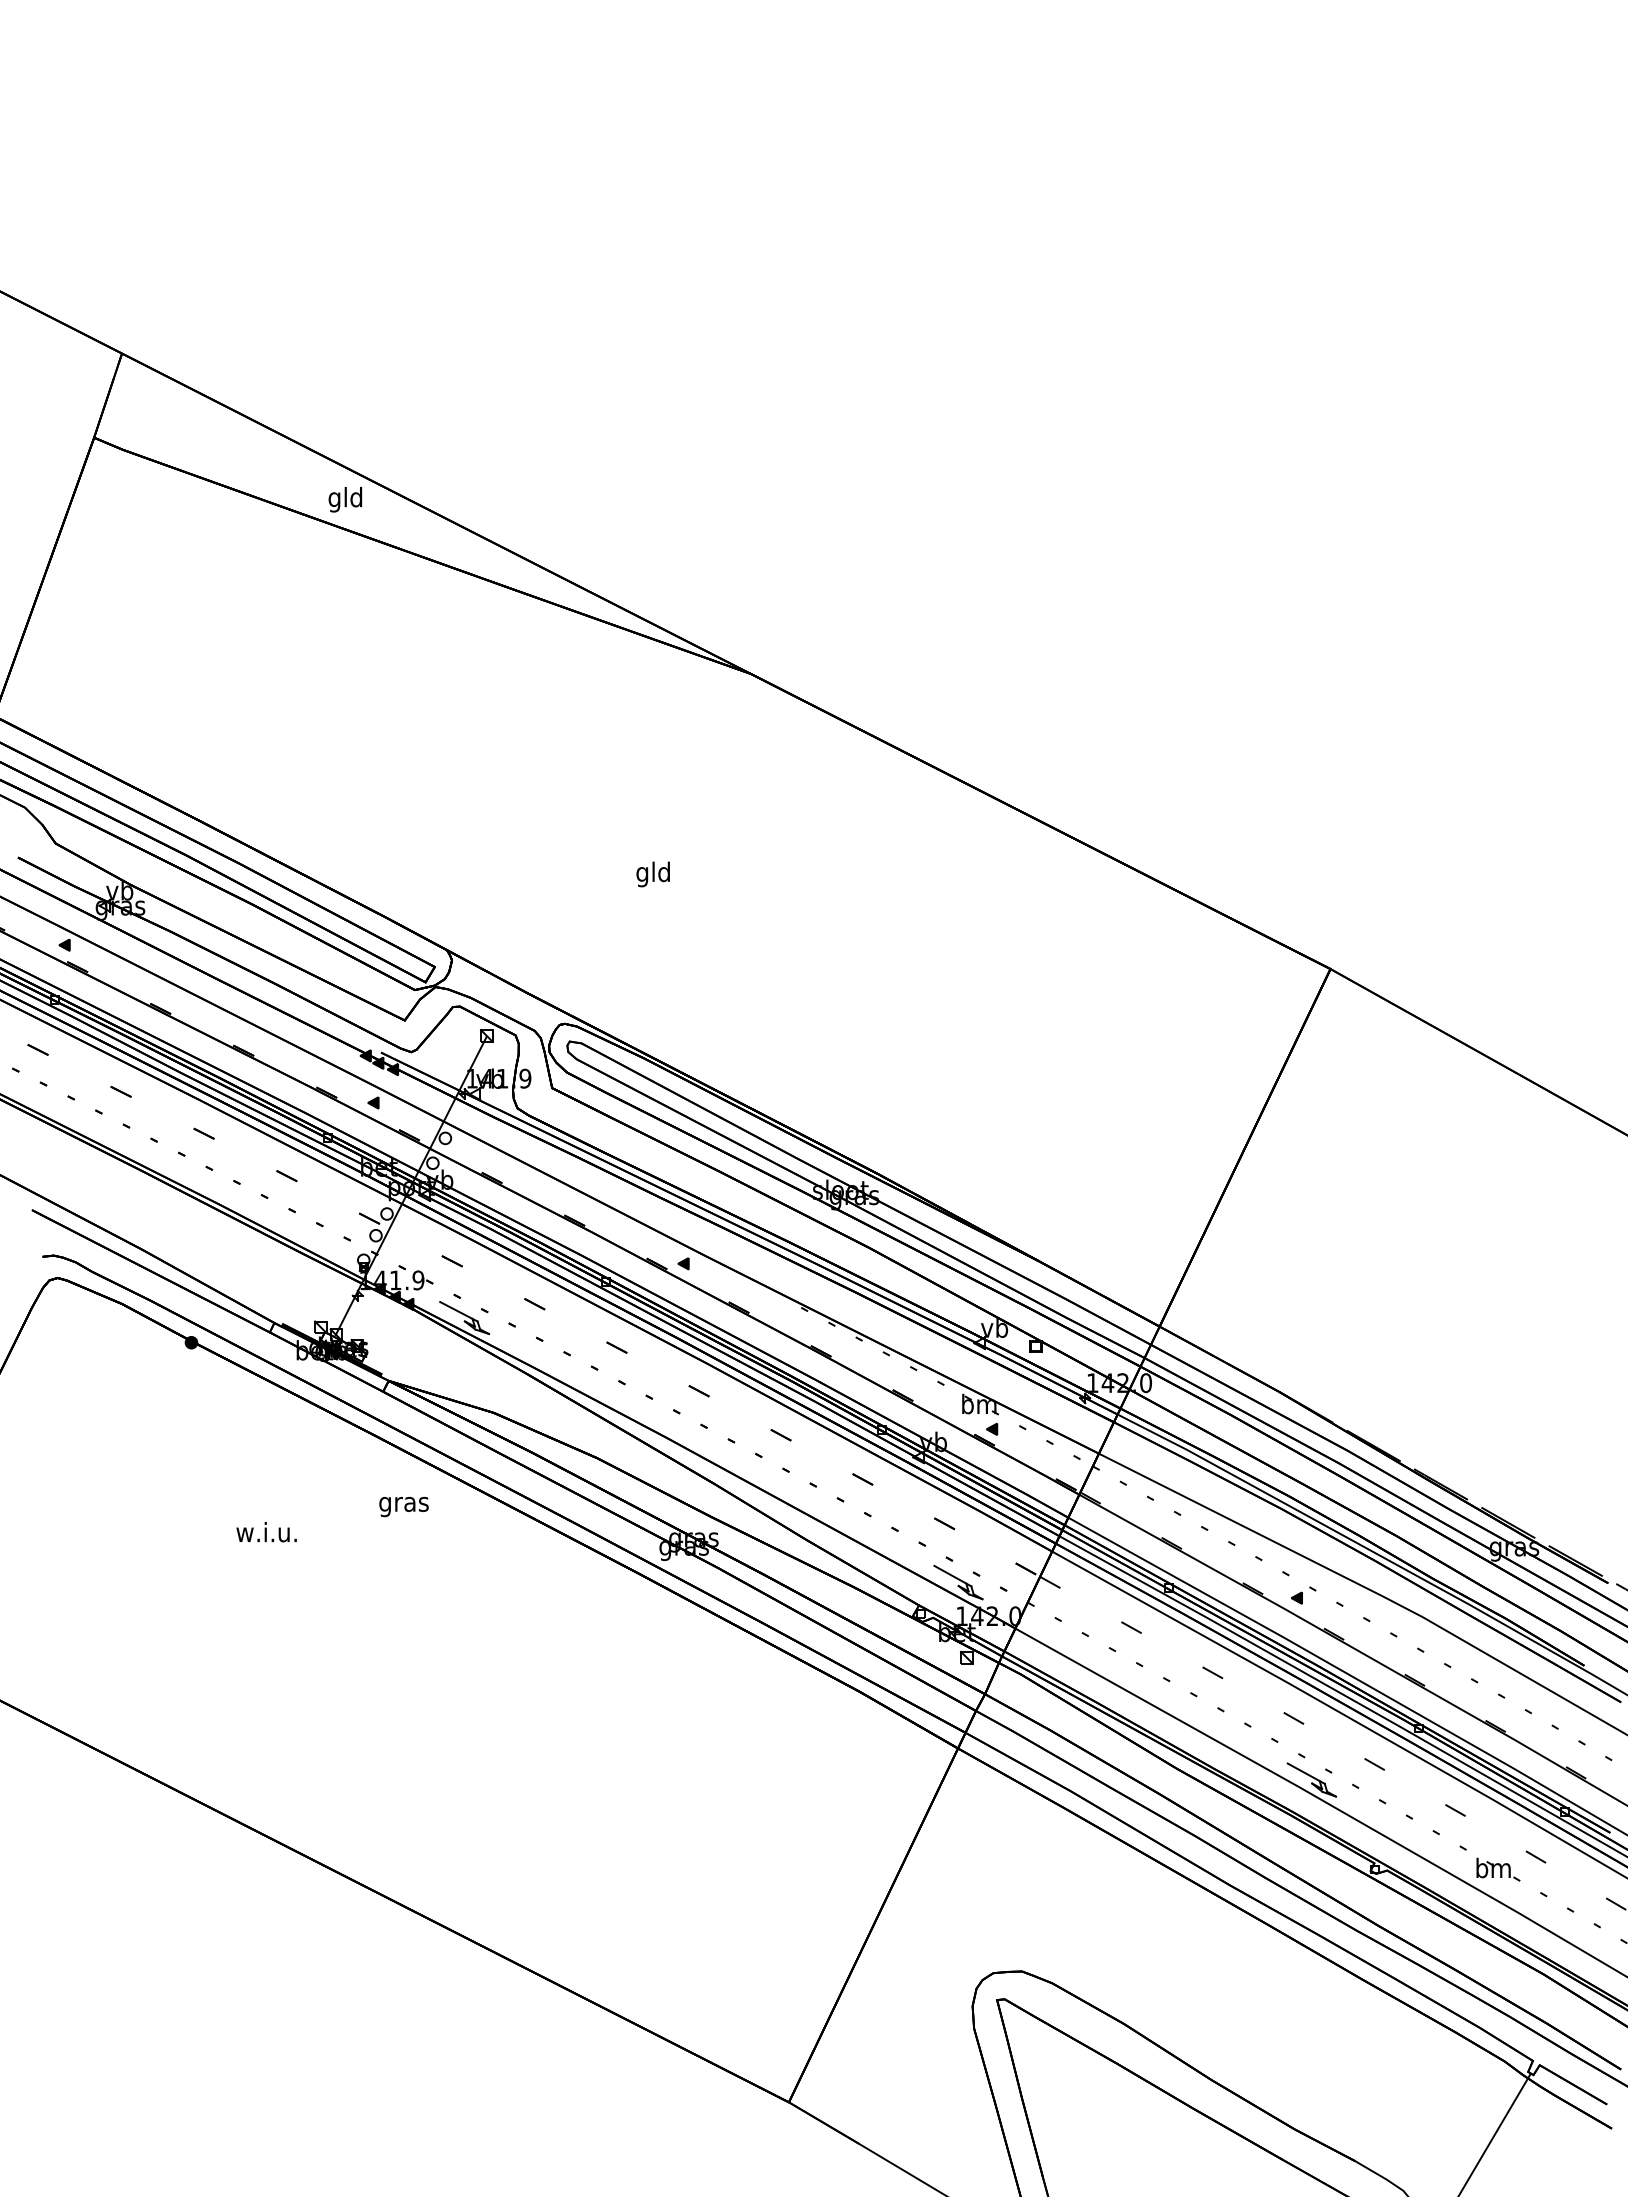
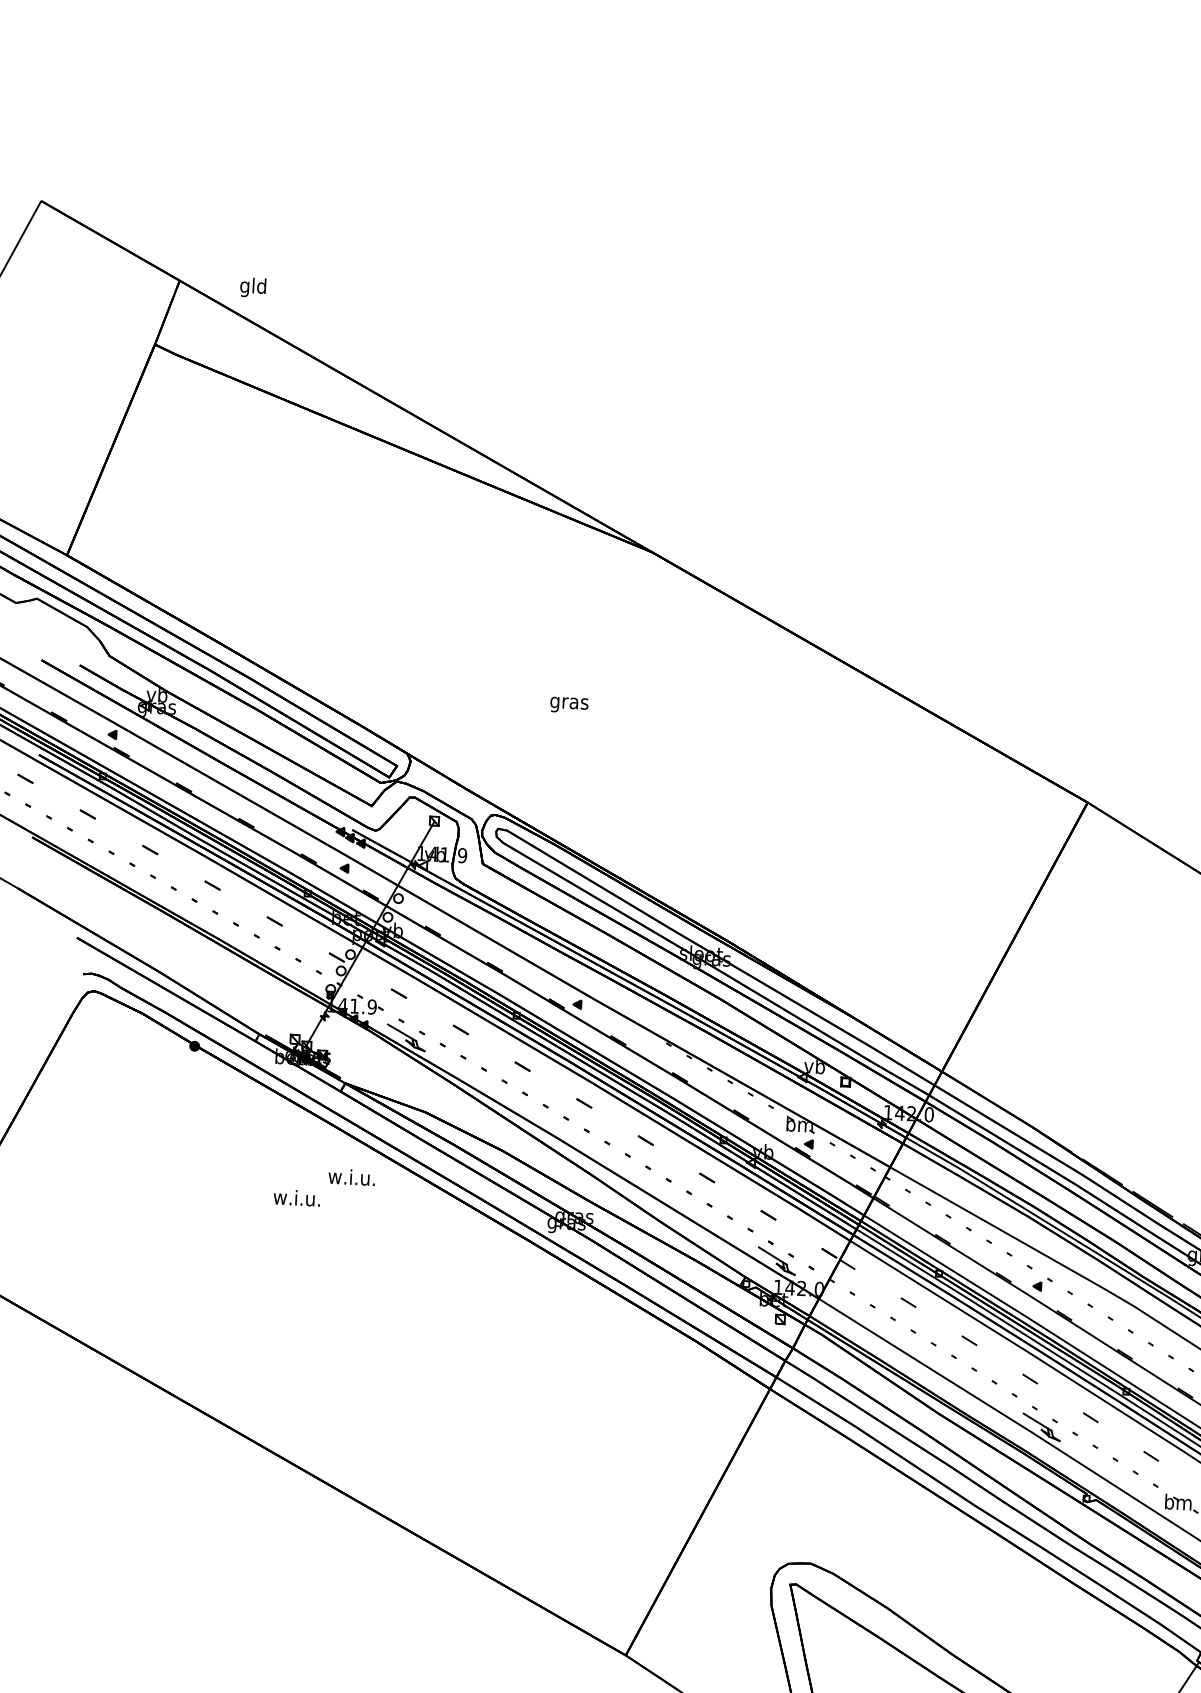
text: (345, 499) -> (253, 287), moved
text: (653, 874) -> (569, 703), gld -> gras
text: (403, 1504) -> (351, 1179), gras -> w.i.u.
text: (266, 1532) -> (296, 1198), moved

